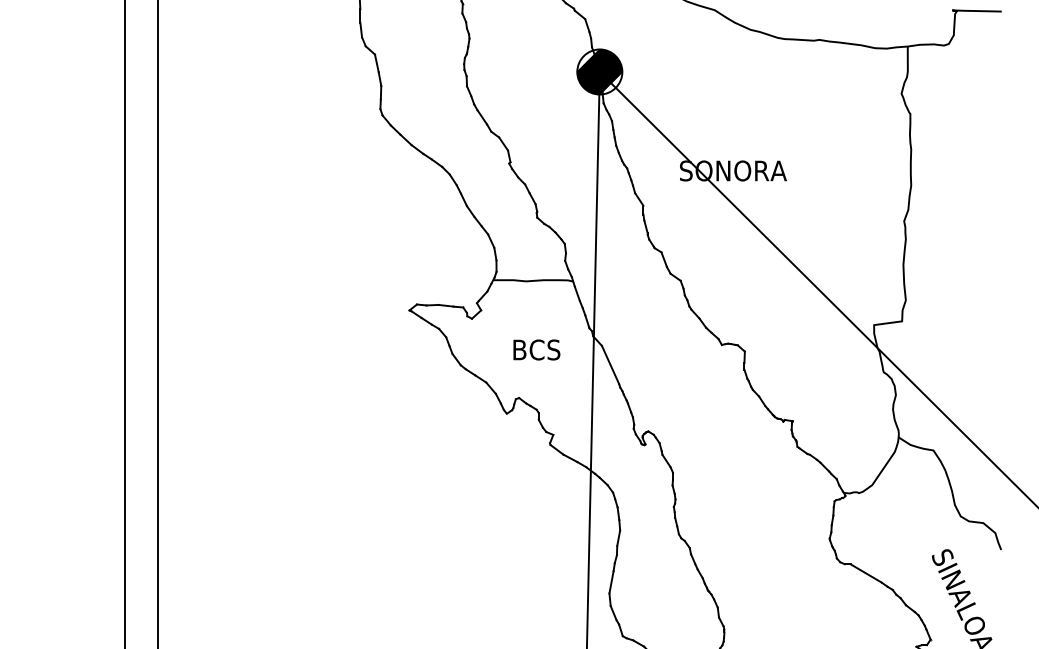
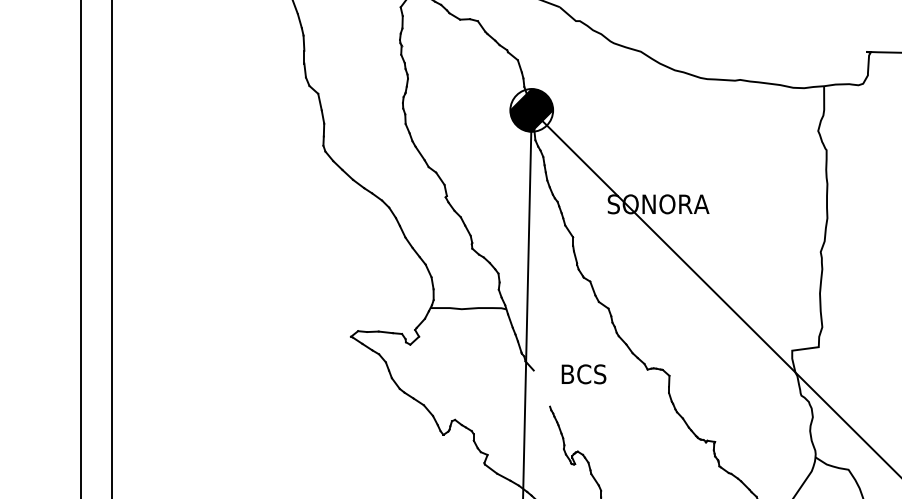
text: (536, 349) -> (583, 373), moved
line: (610, 364) -> (541, 388), removed

